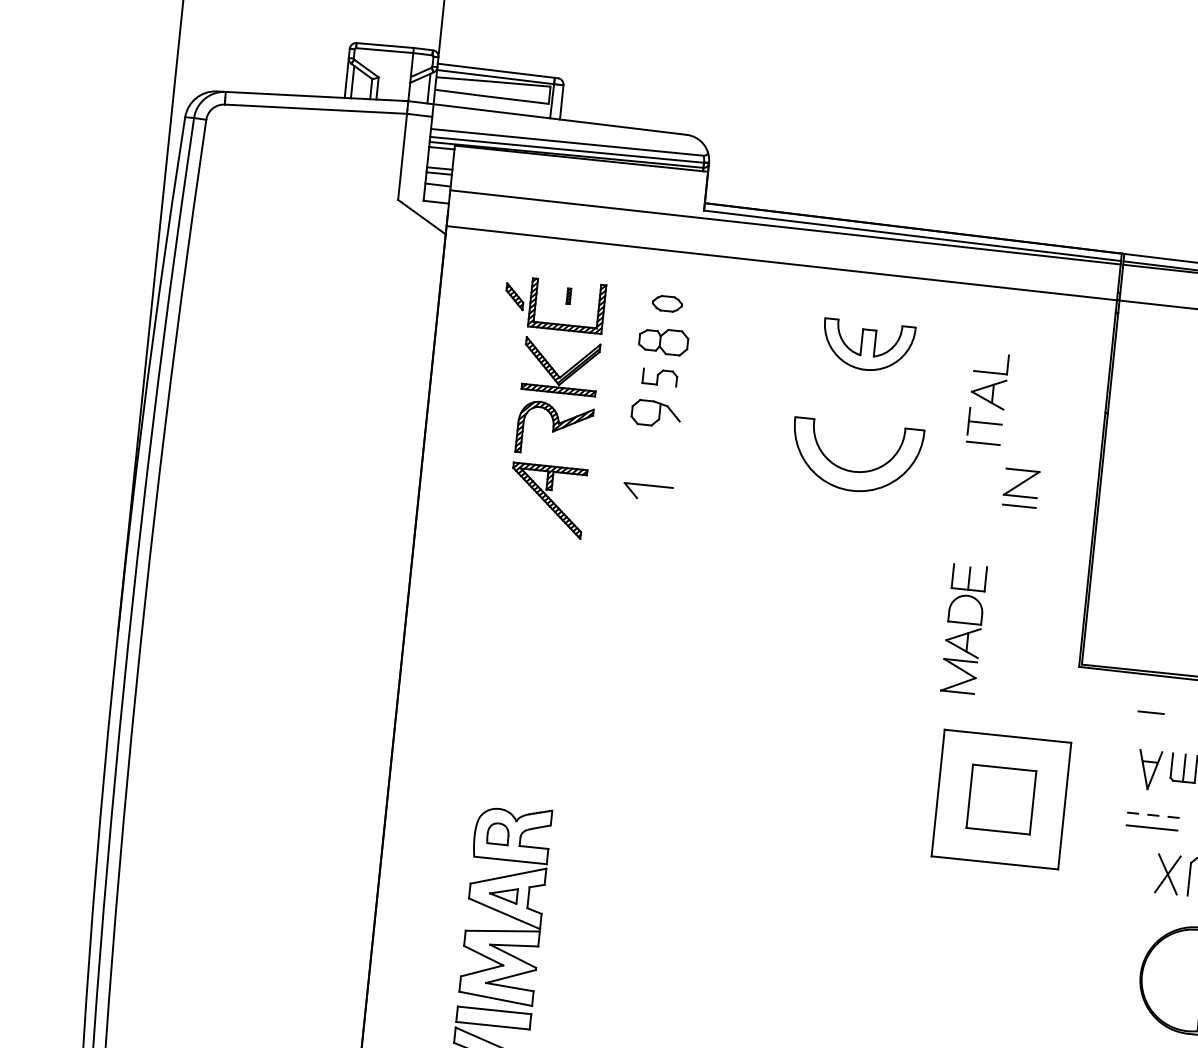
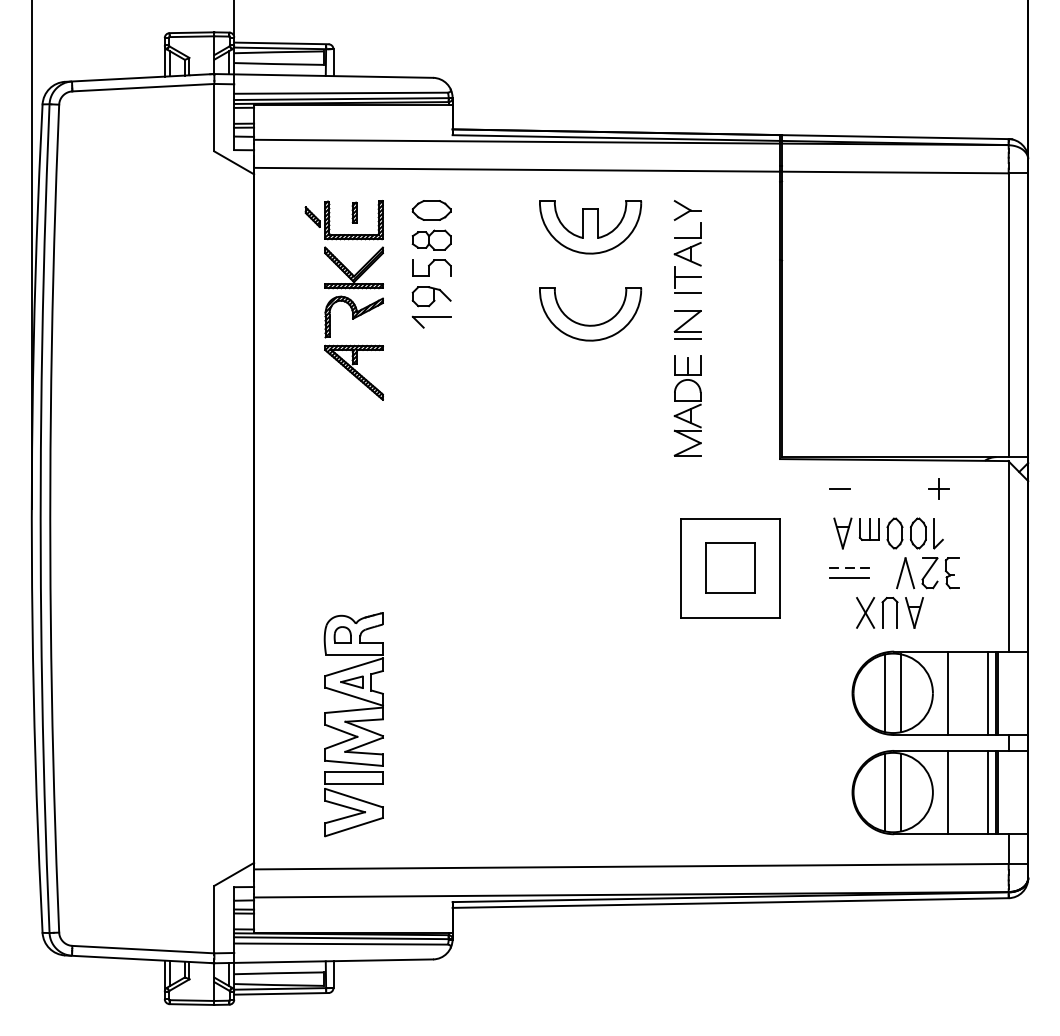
part: (568, 296) -> (354, 212), size x1.67
part: (667, 303) -> (431, 210), size x1.67
part: (993, 337) -> (687, 210), added
part: (867, 346) -> (590, 227), size x1.43
part: (659, 376) -> (431, 267), size x1.43
part: (1020, 487) -> (687, 324), moved
part: (647, 491) -> (431, 321), moved
part: (963, 628) -> (687, 405), moved
line: (1182, 979) -> (885, 693), added

